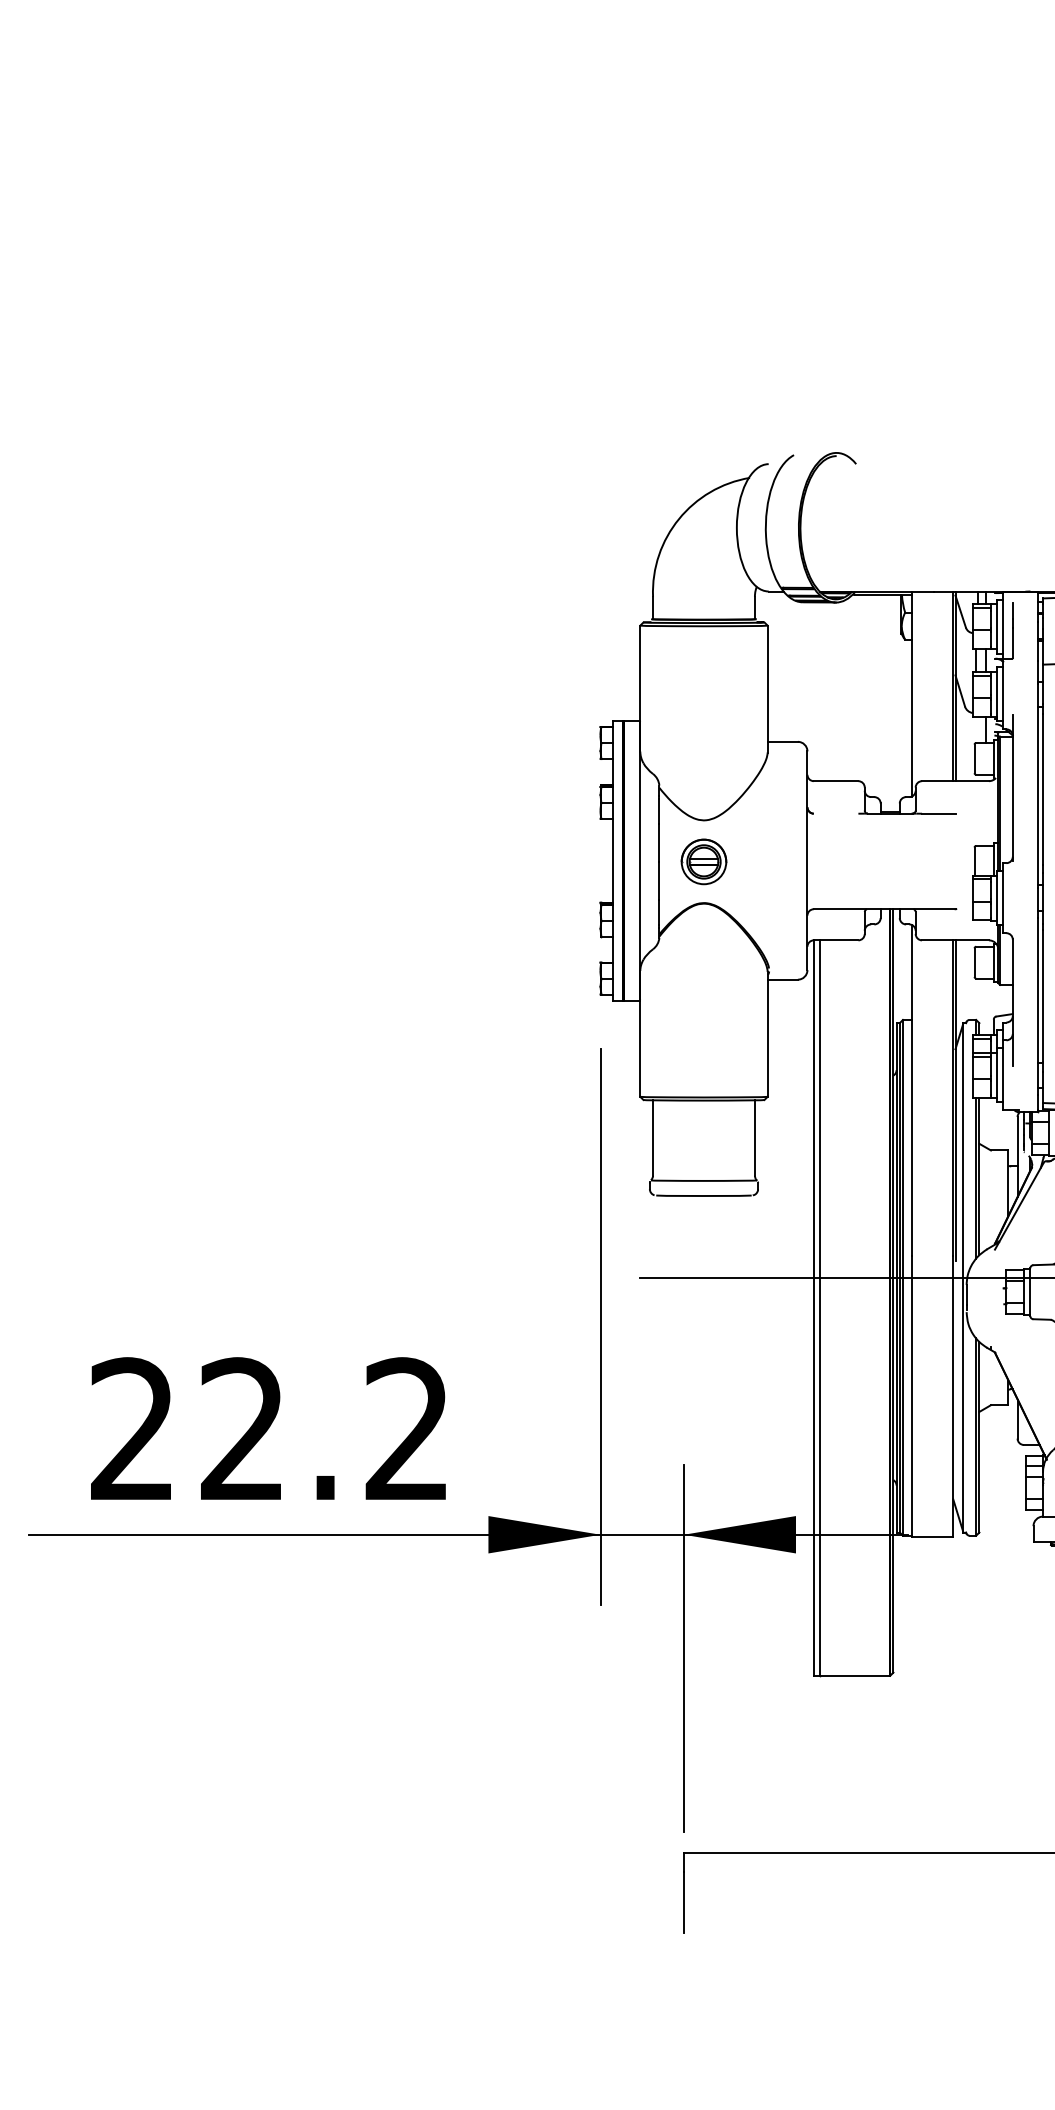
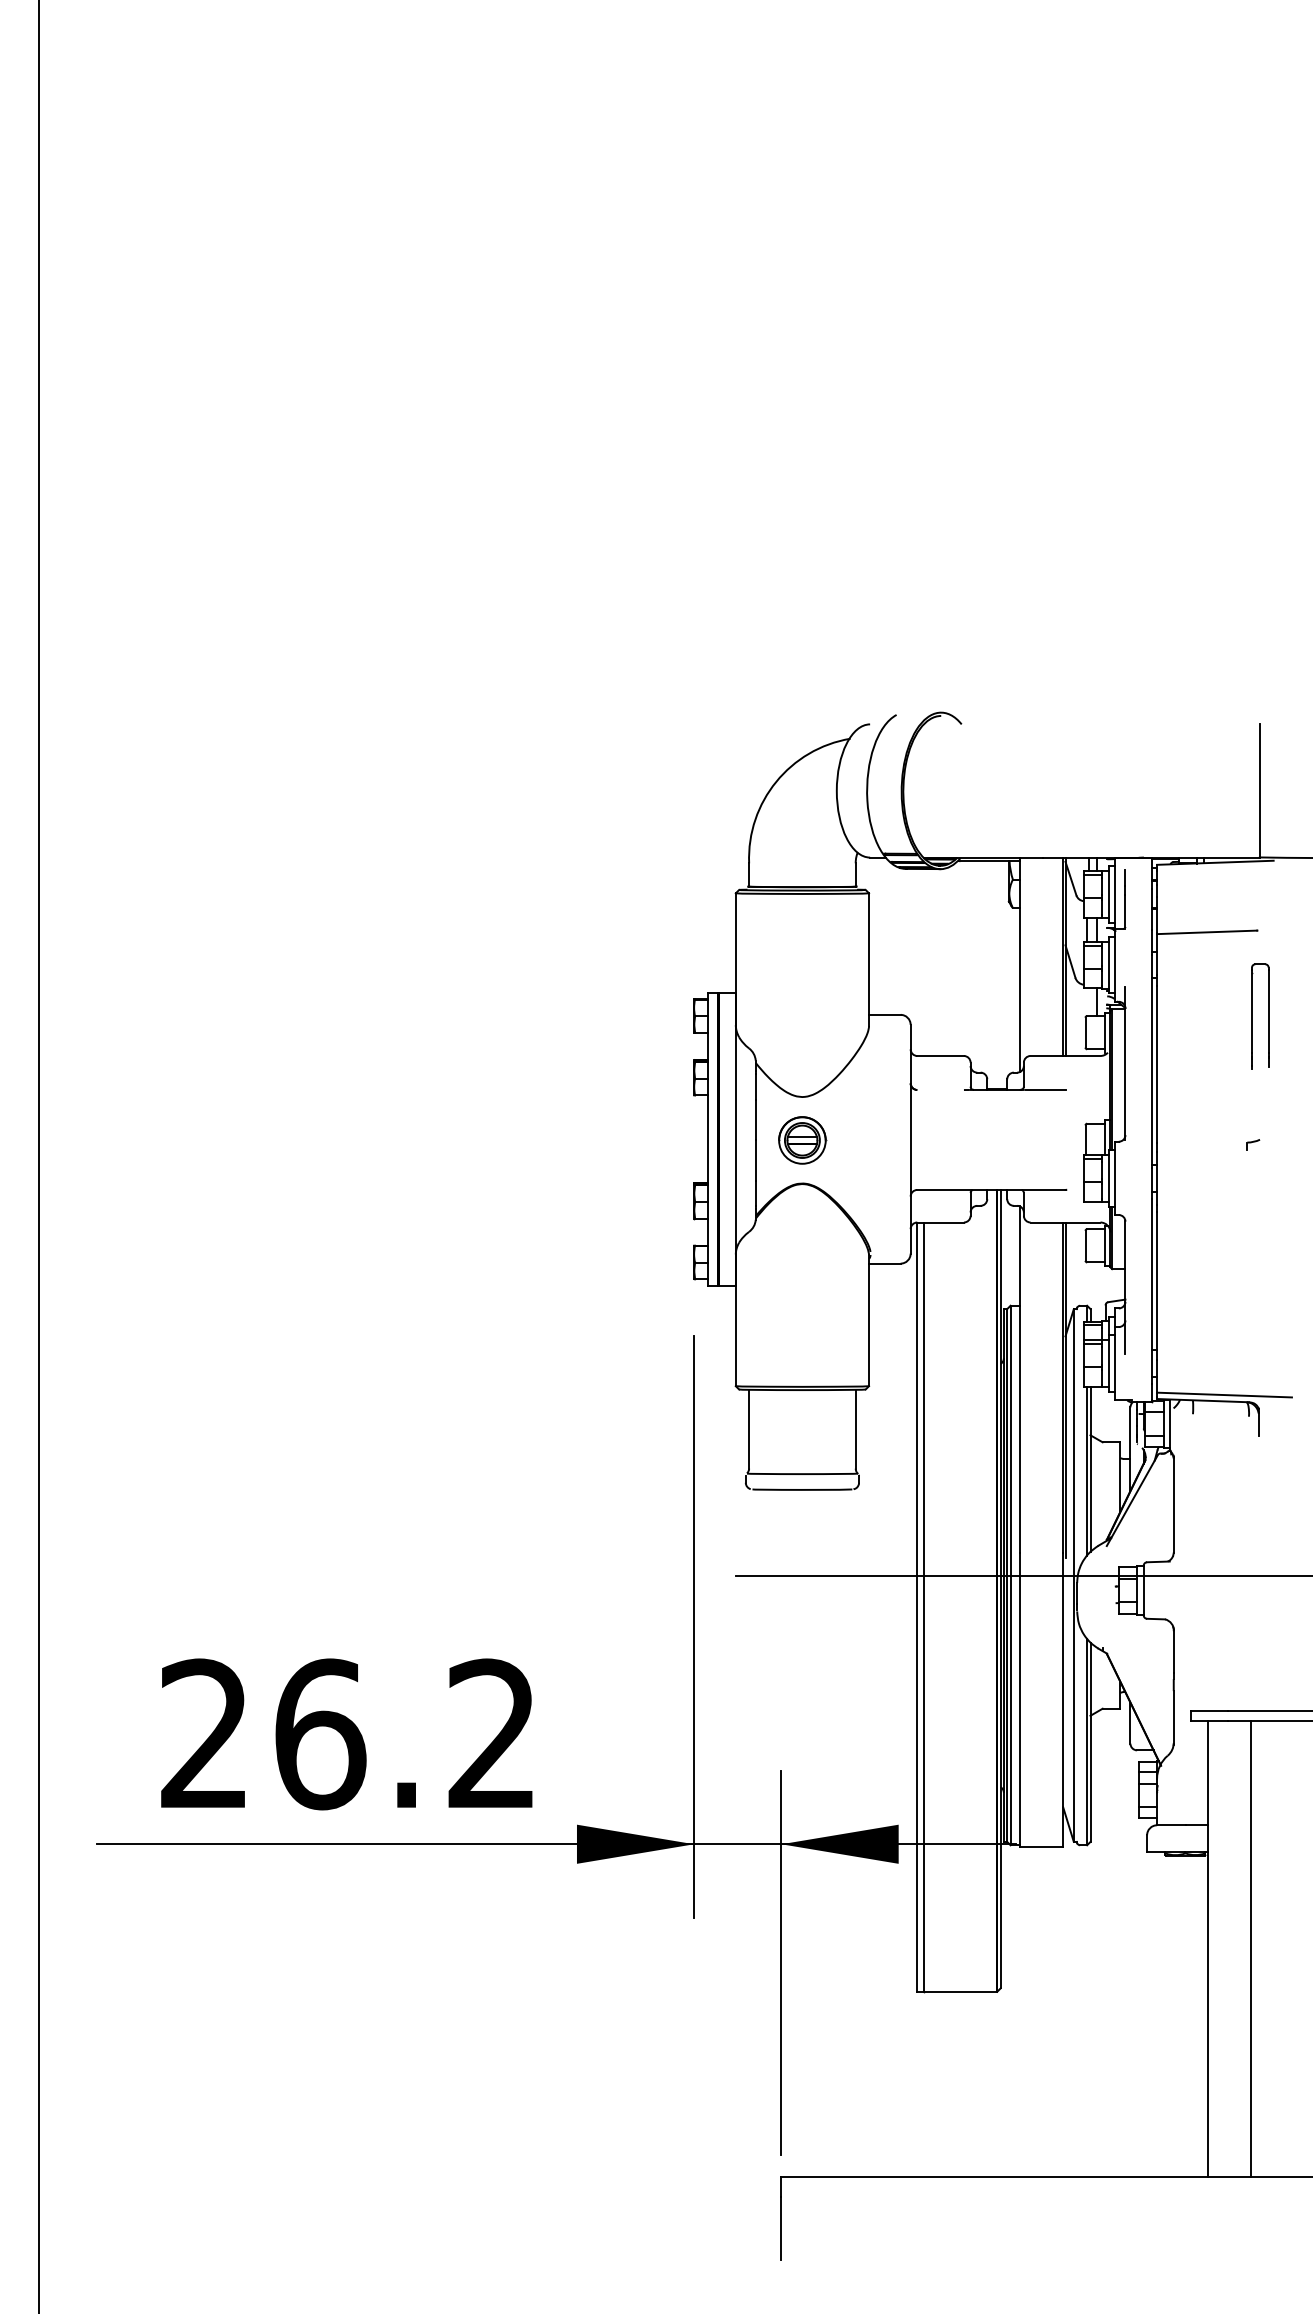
text: (243, 1429) -> (320, 1734), 22.2 -> 26.2

